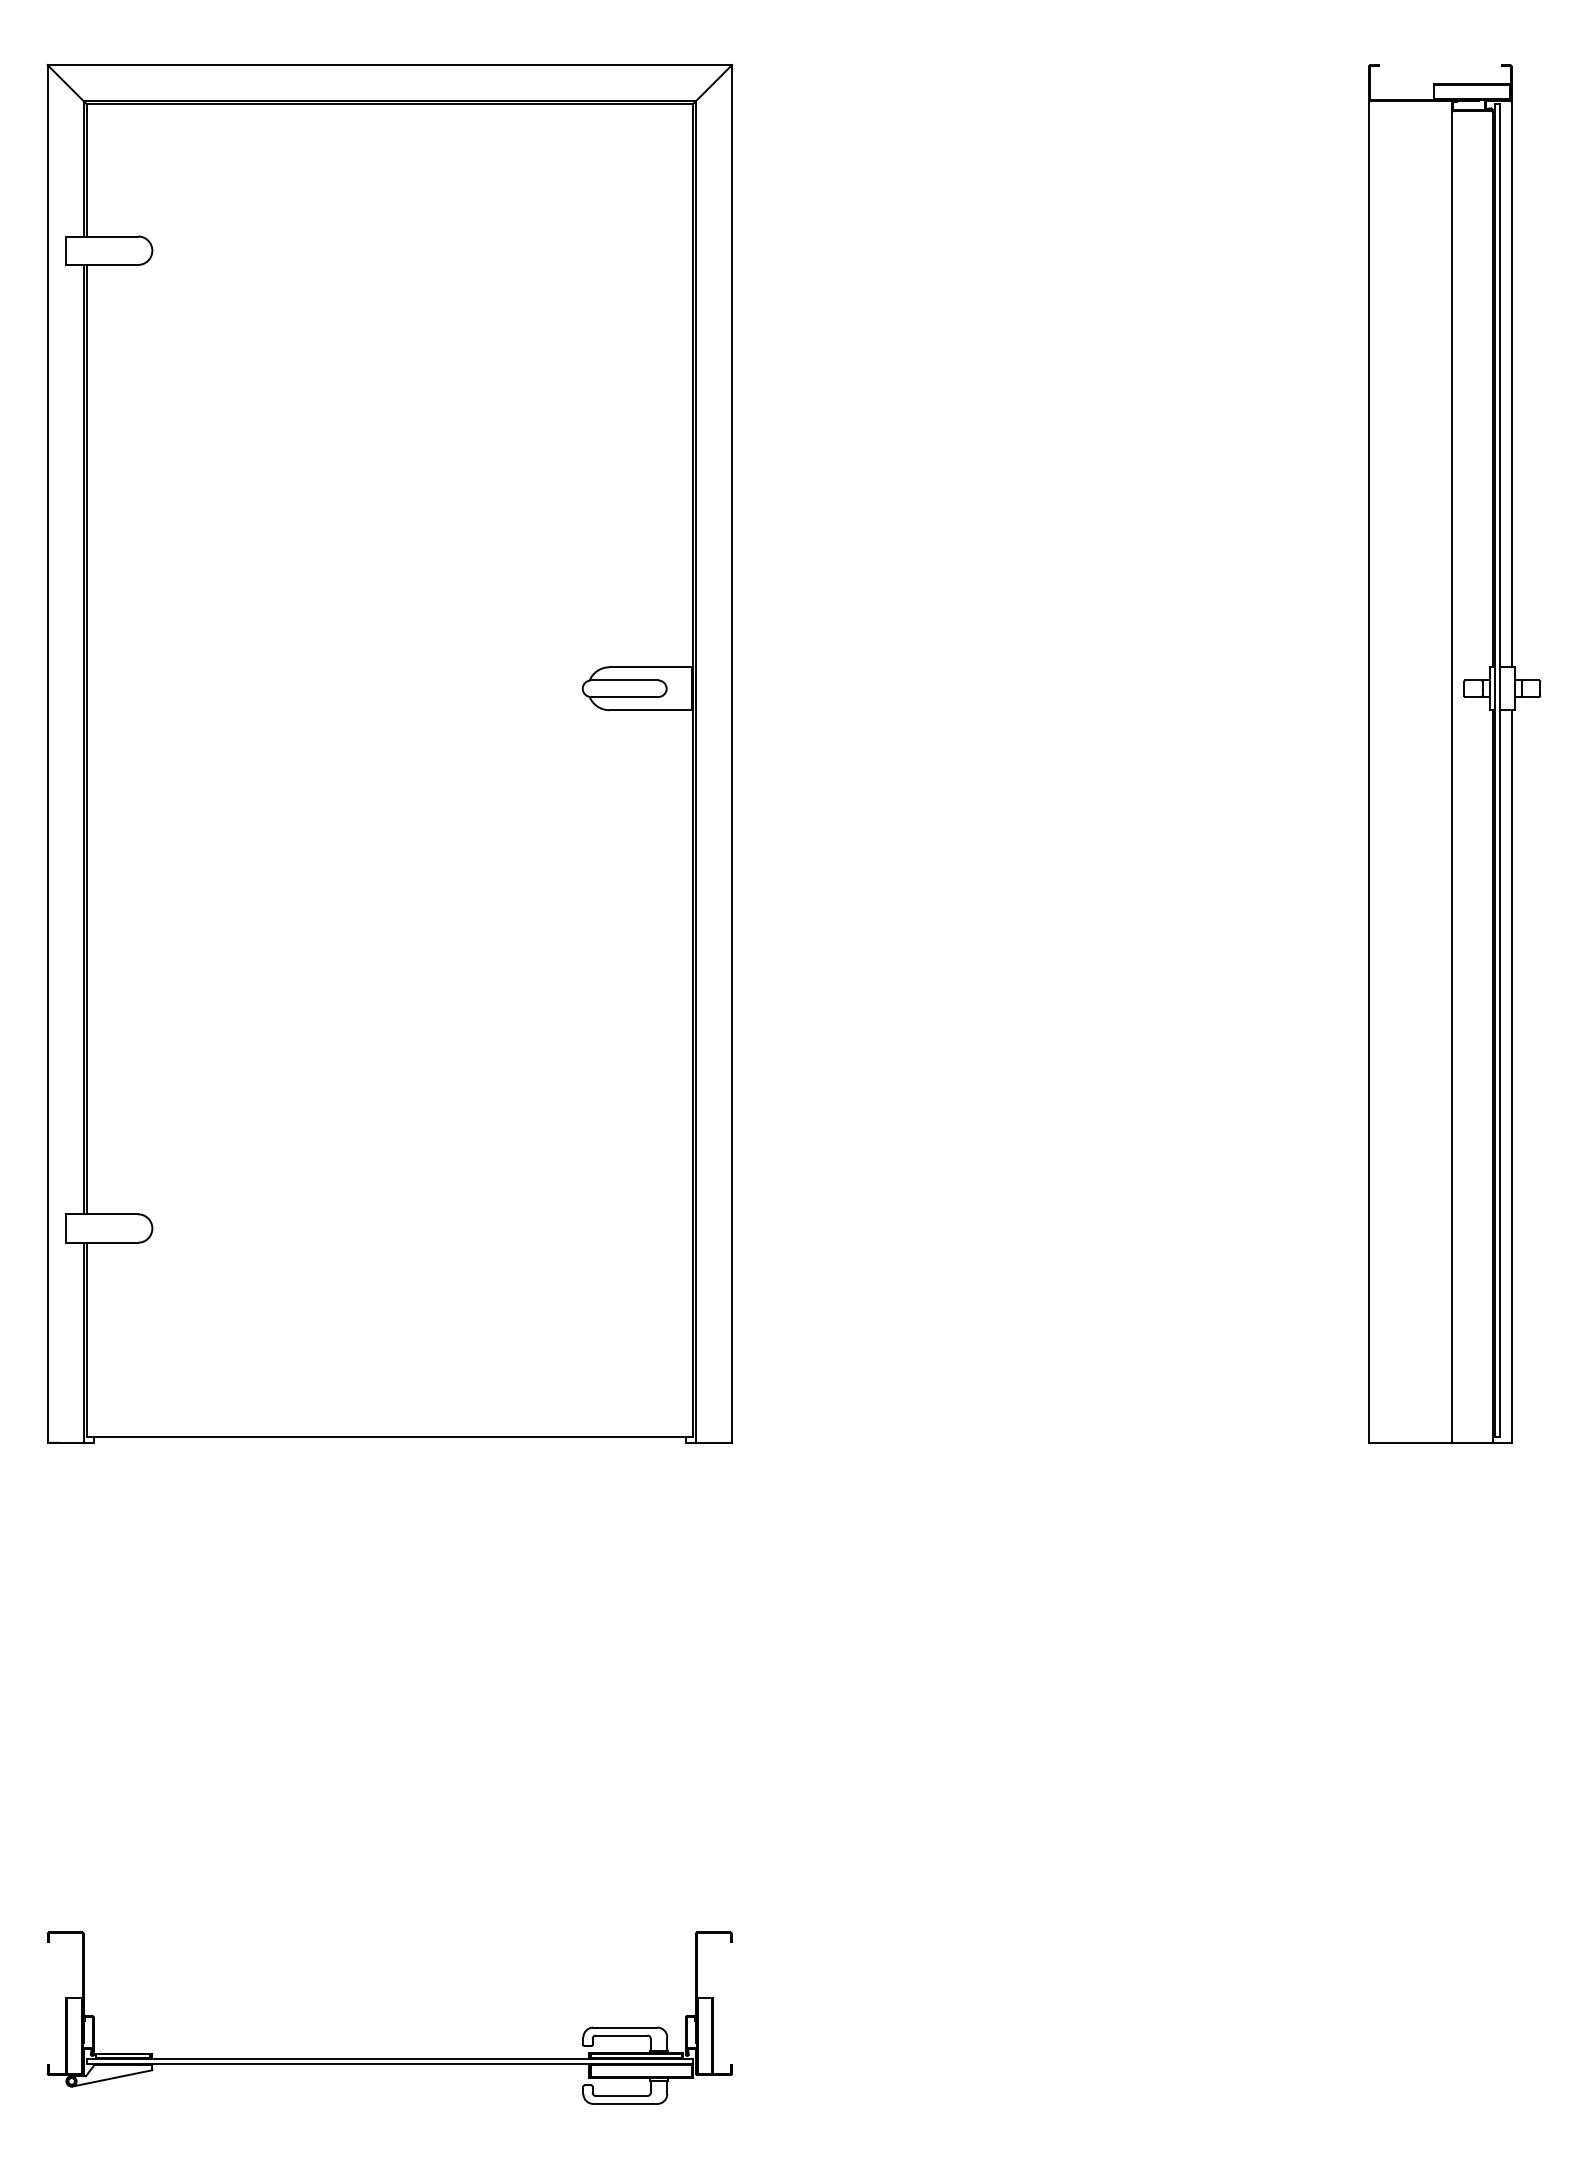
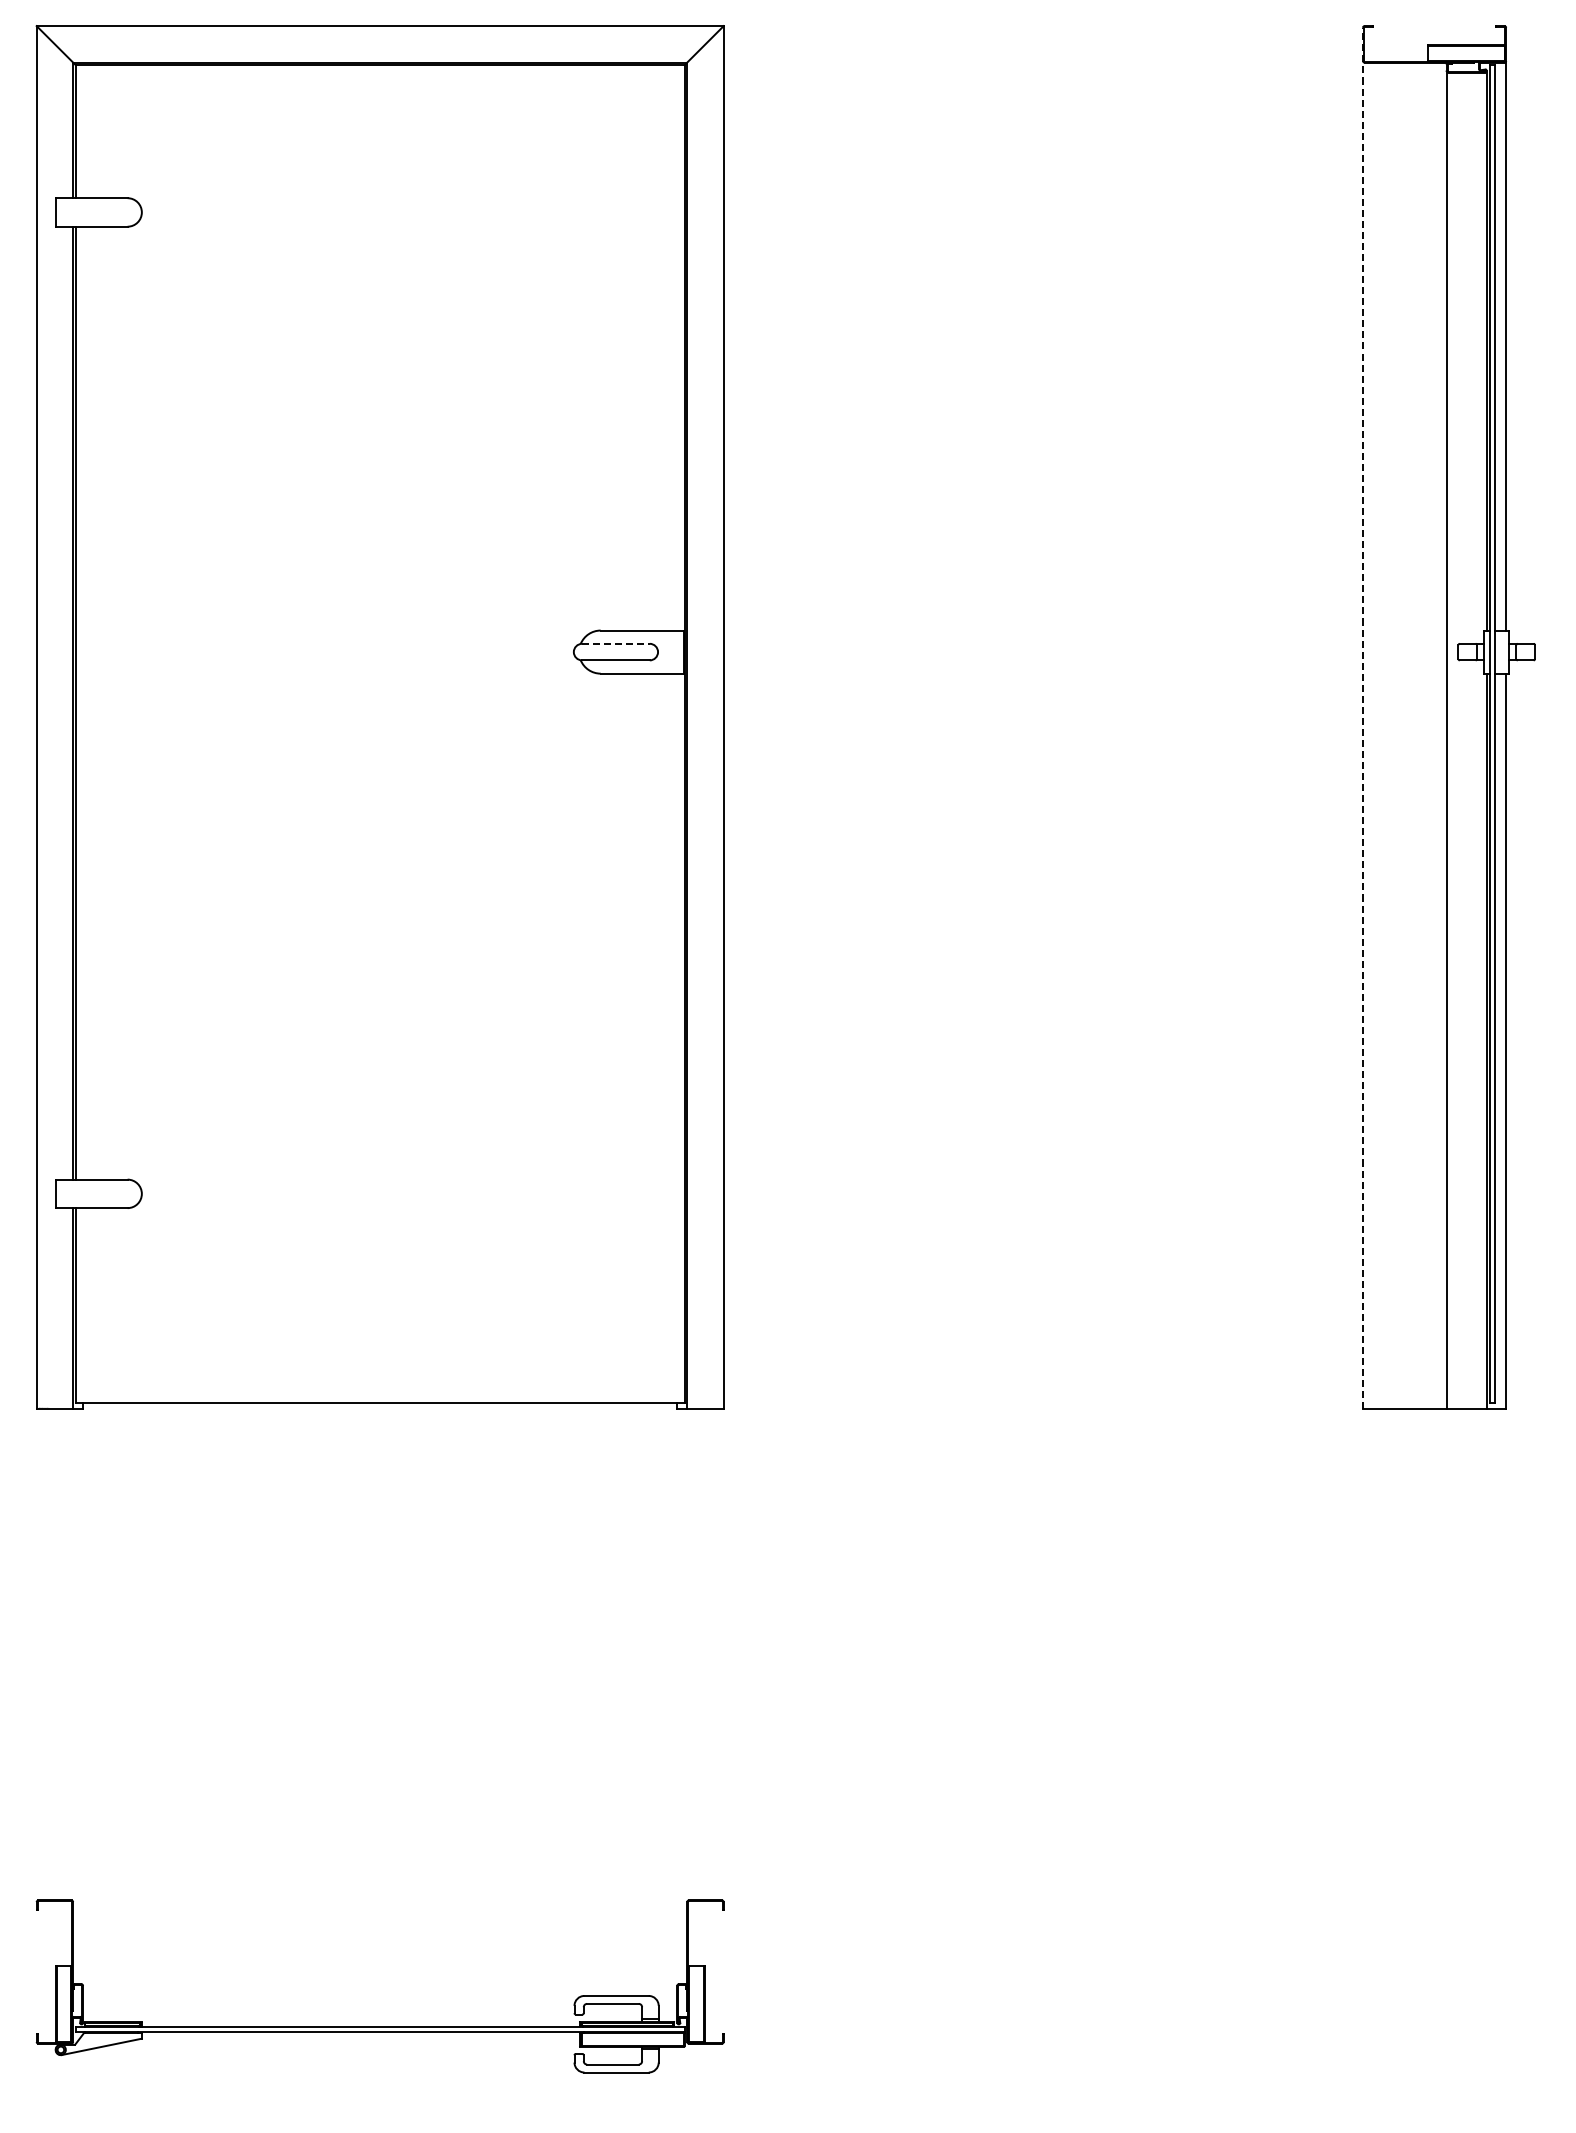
line: (624, 680) -> (615, 643), solid -> dashed
line: (1368, 754) -> (1362, 718), solid -> dashed

